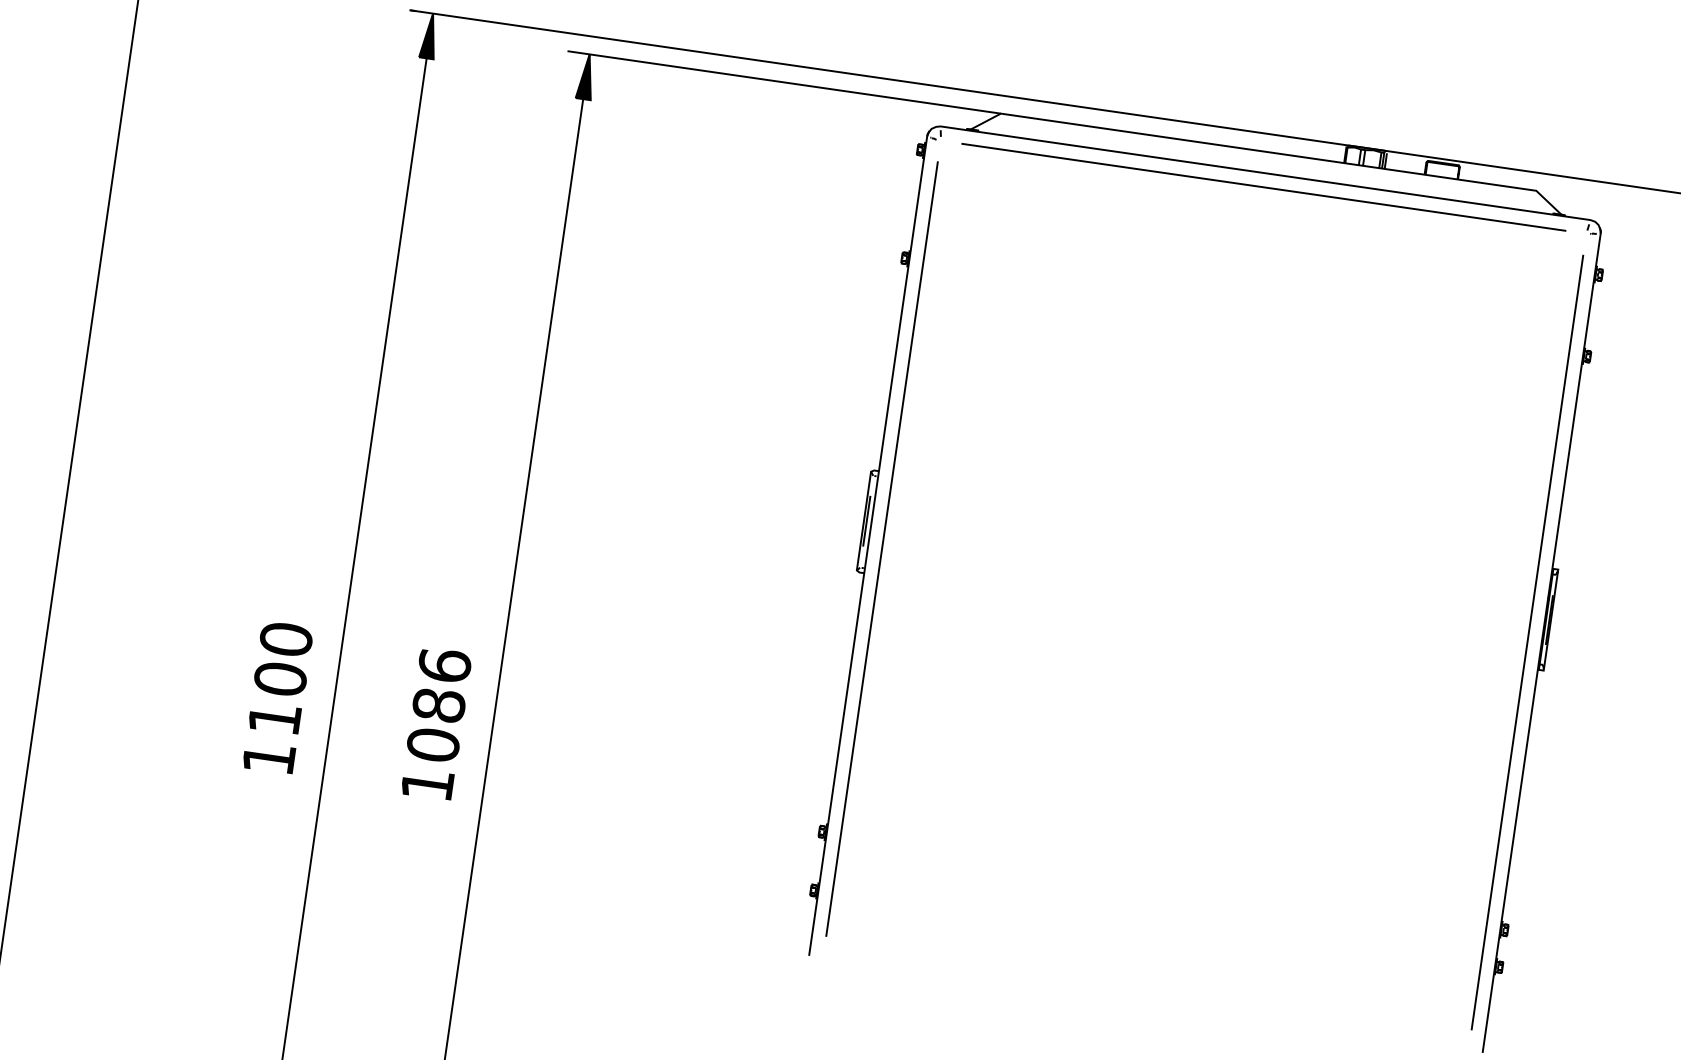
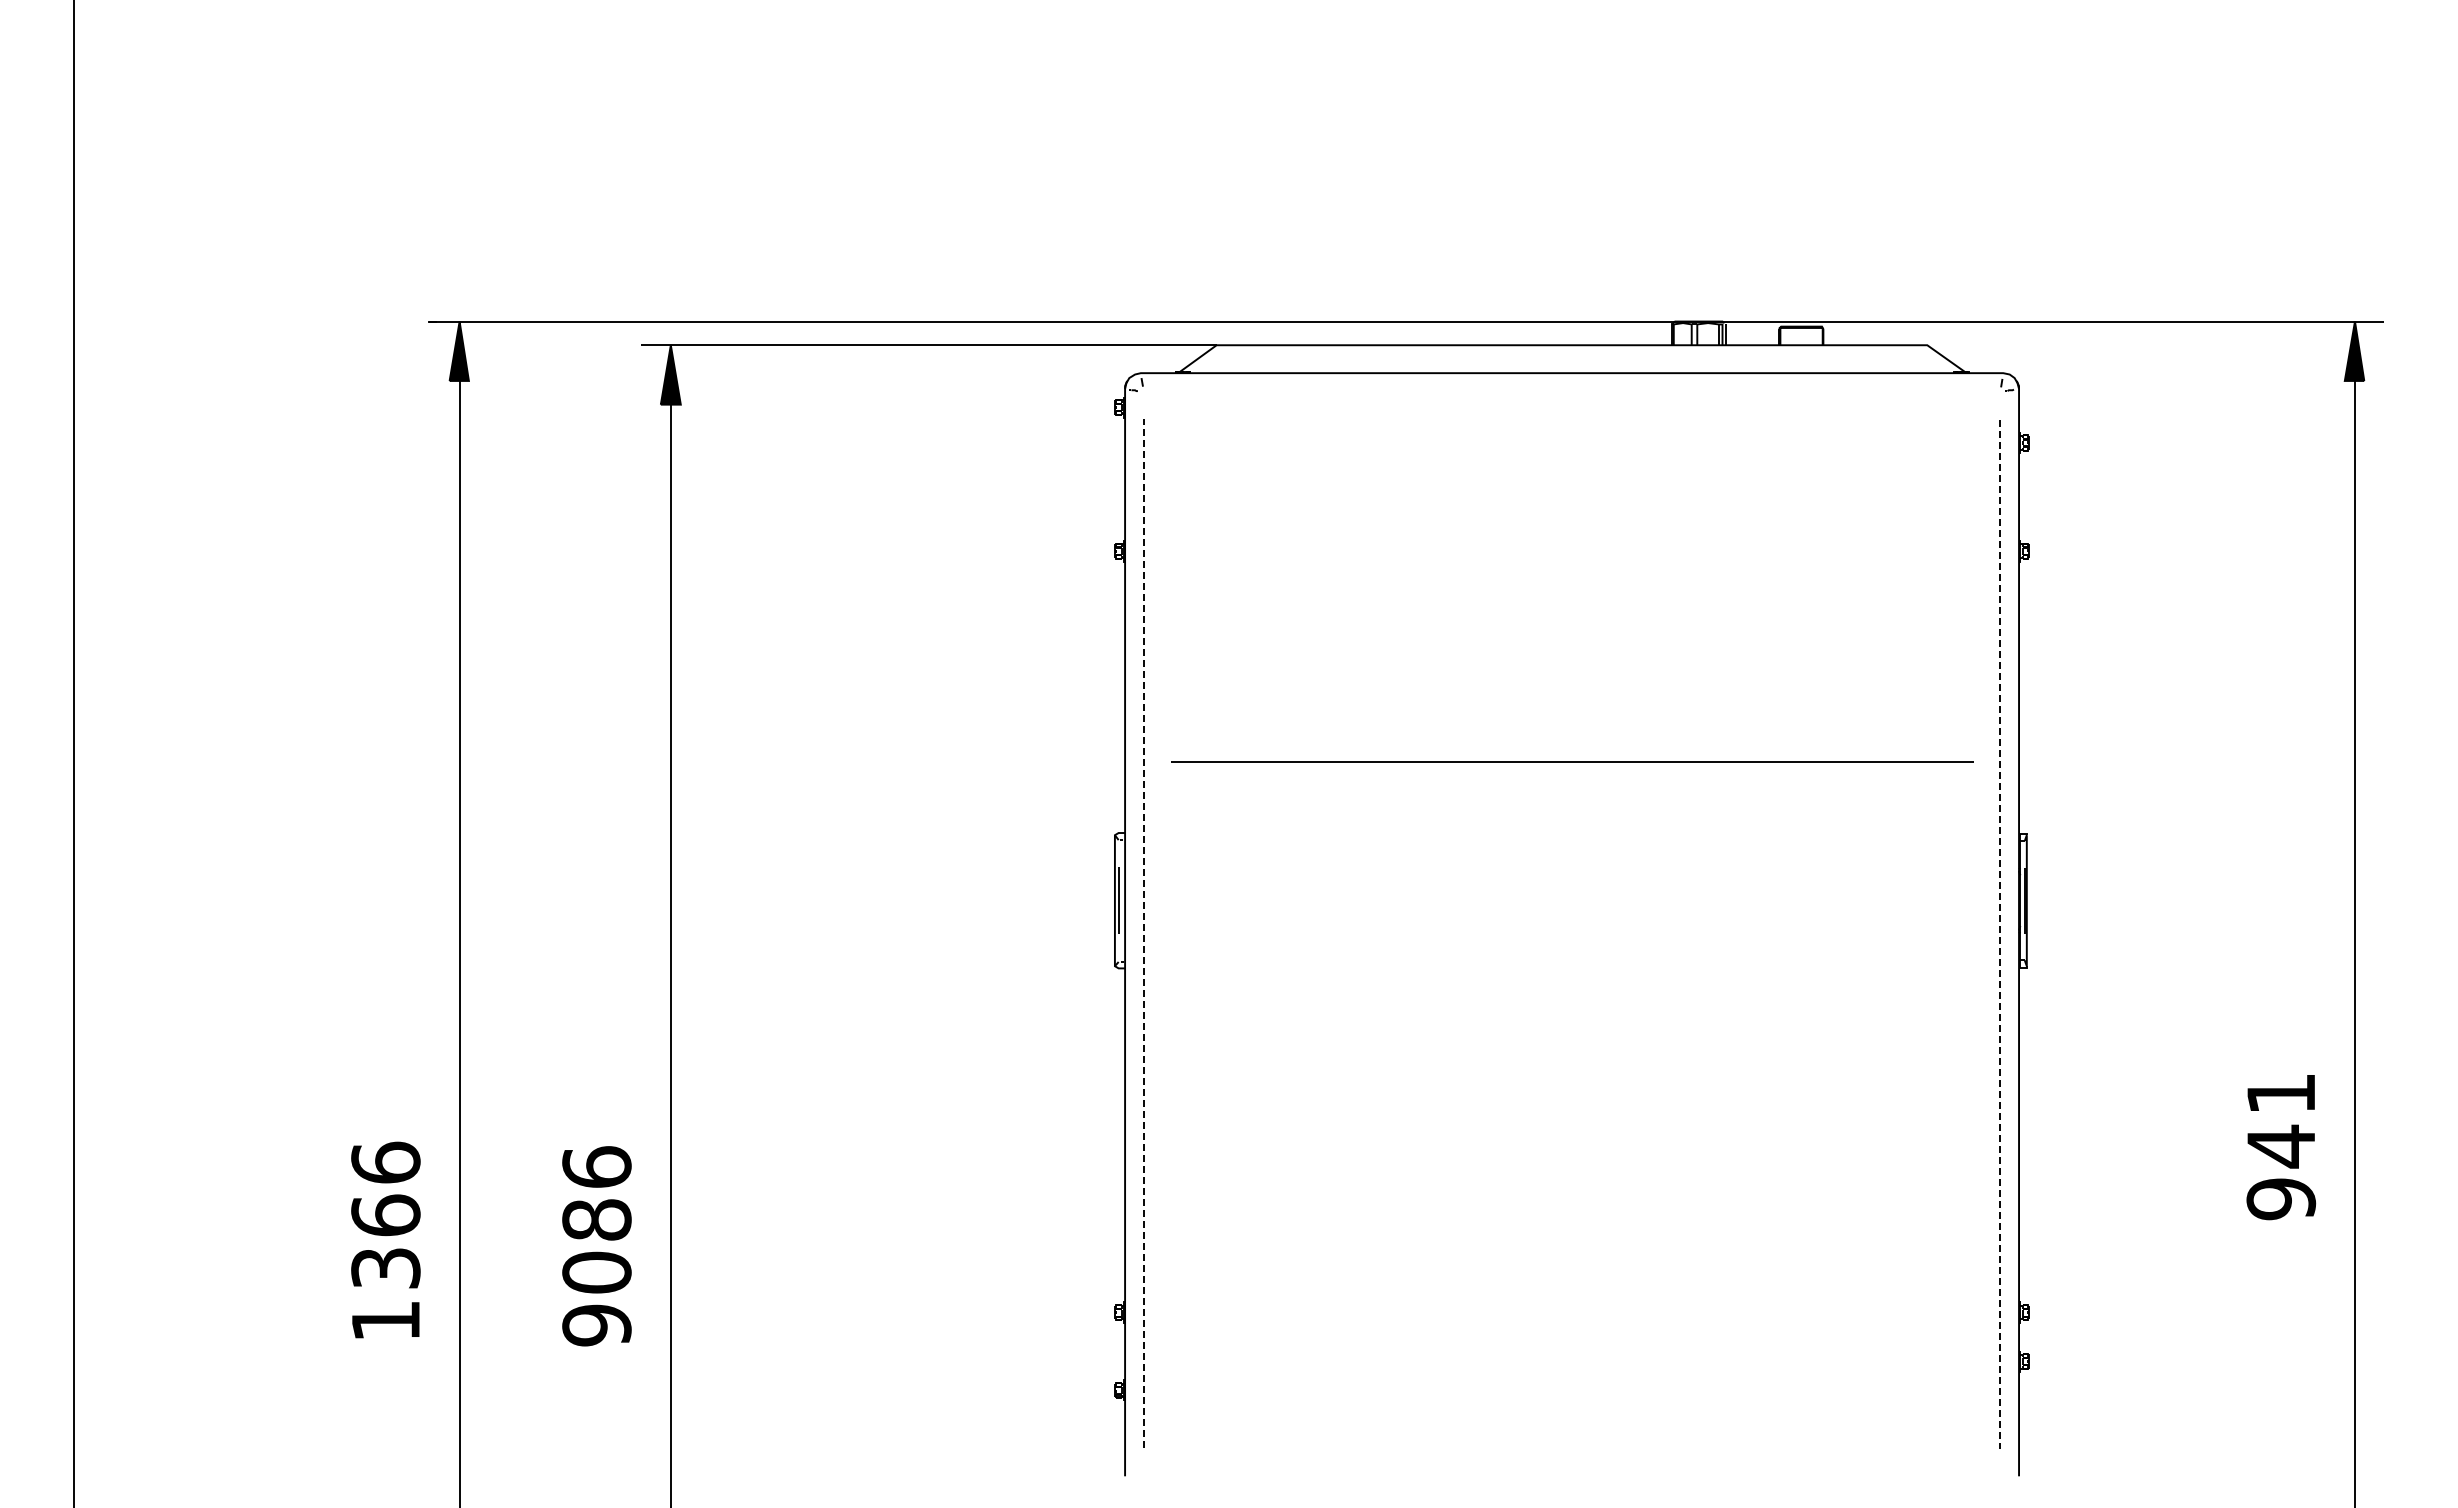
line: (1263, 187) -> (1572, 761), moved
line: (881, 548) -> (1143, 933), solid -> dashed
line: (1527, 642) -> (2000, 934), solid -> dashed
text: (280, 678) -> (385, 1214), 1100 -> 1366
text: (427, 784) -> (596, 1325), 1086 -> 9086

